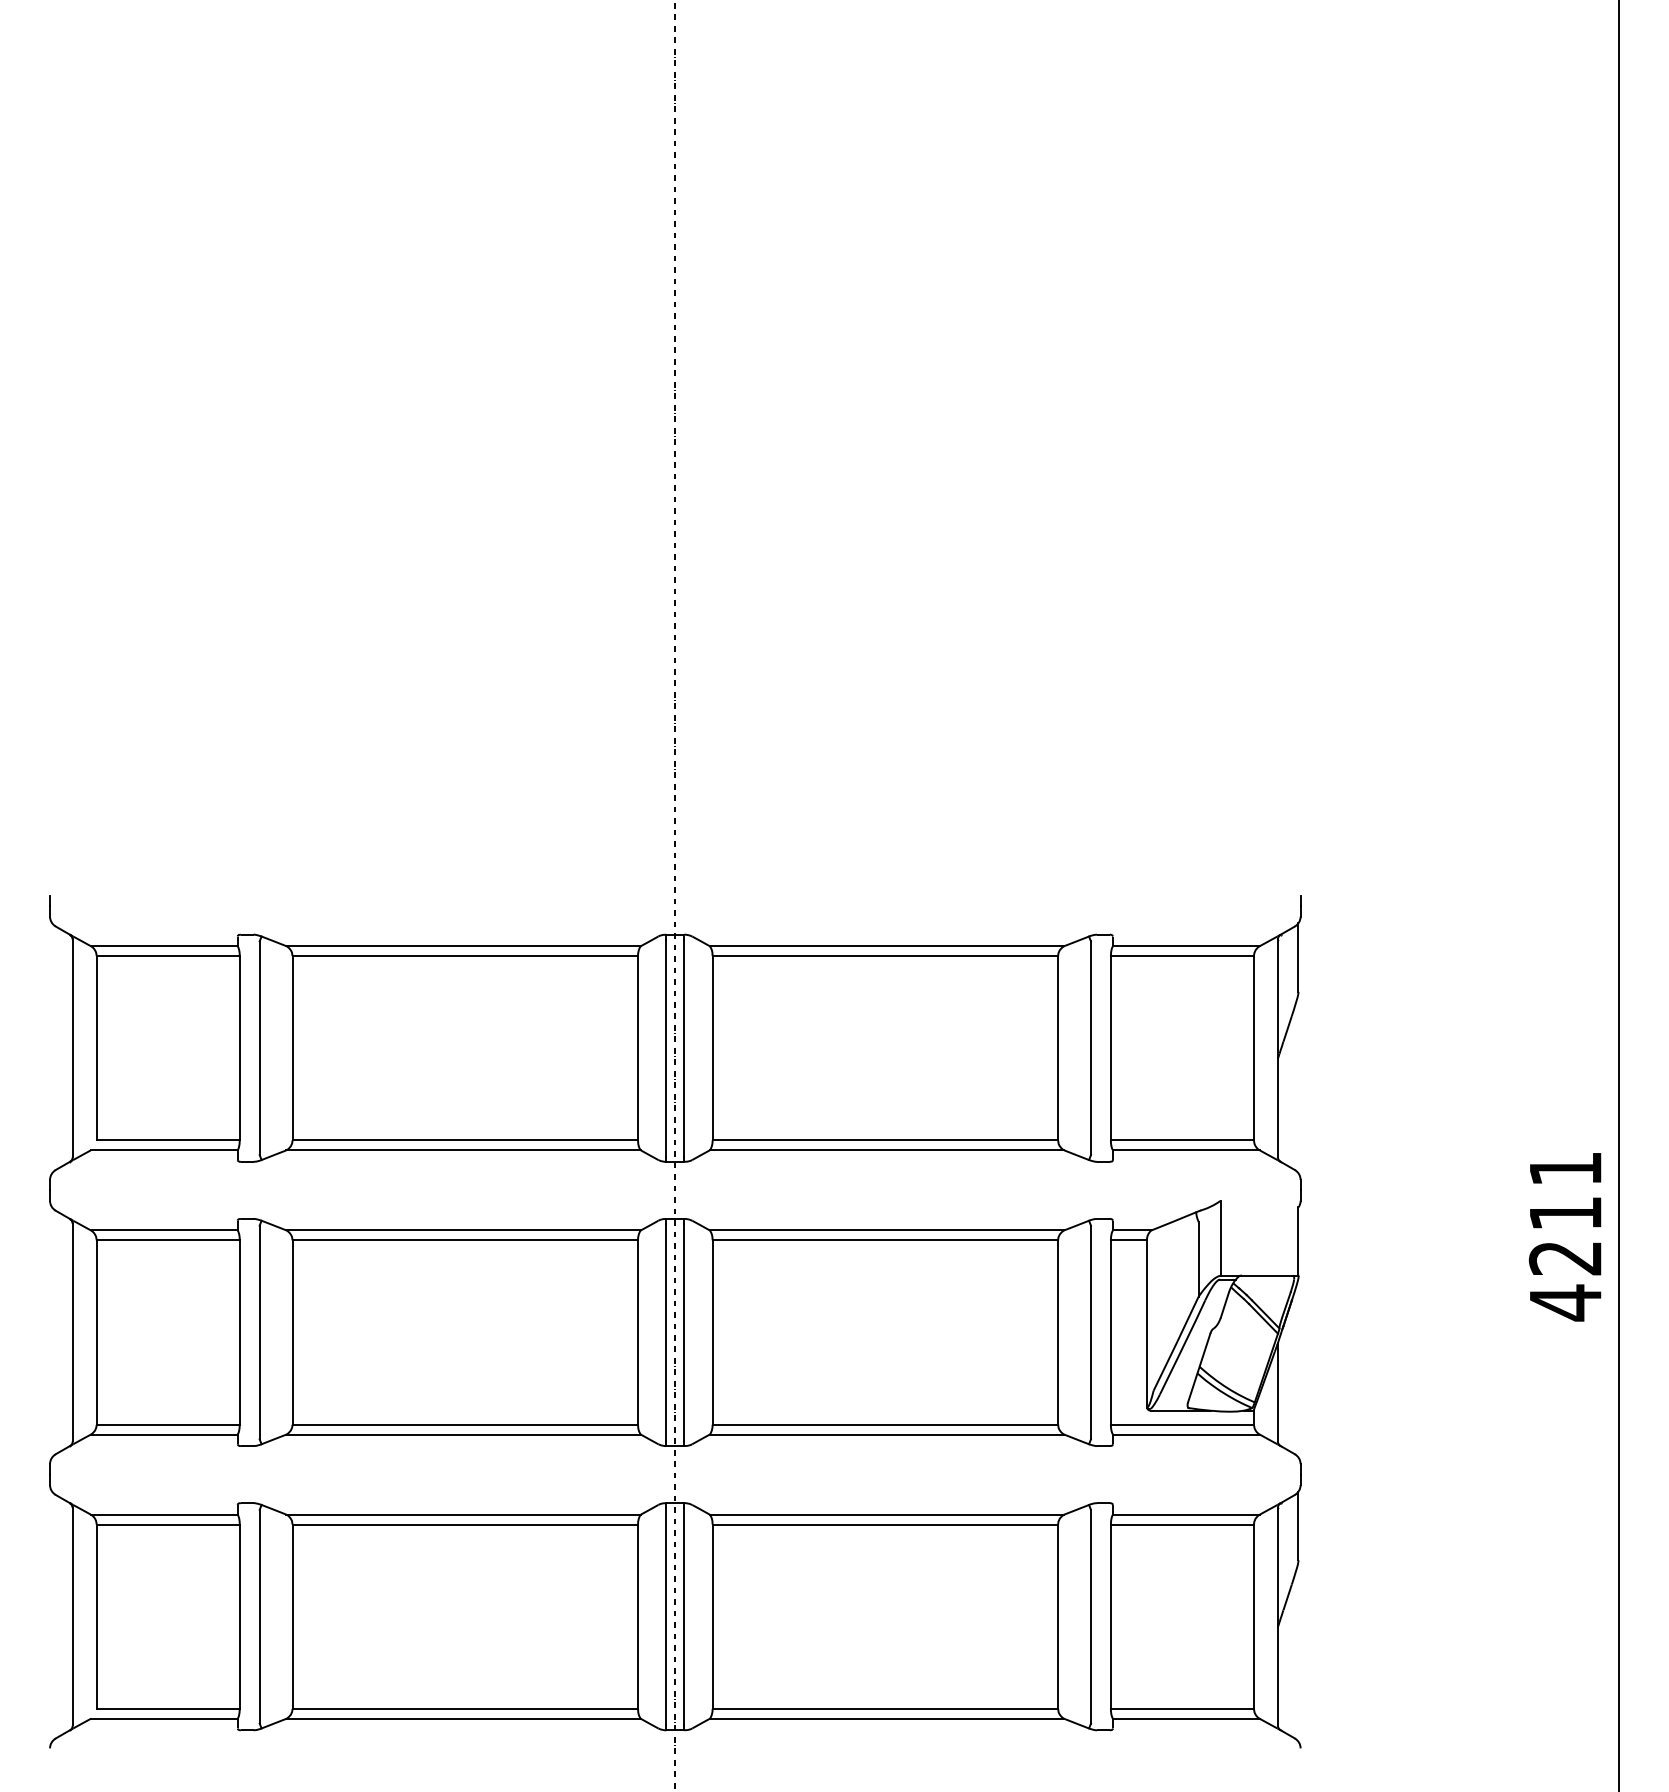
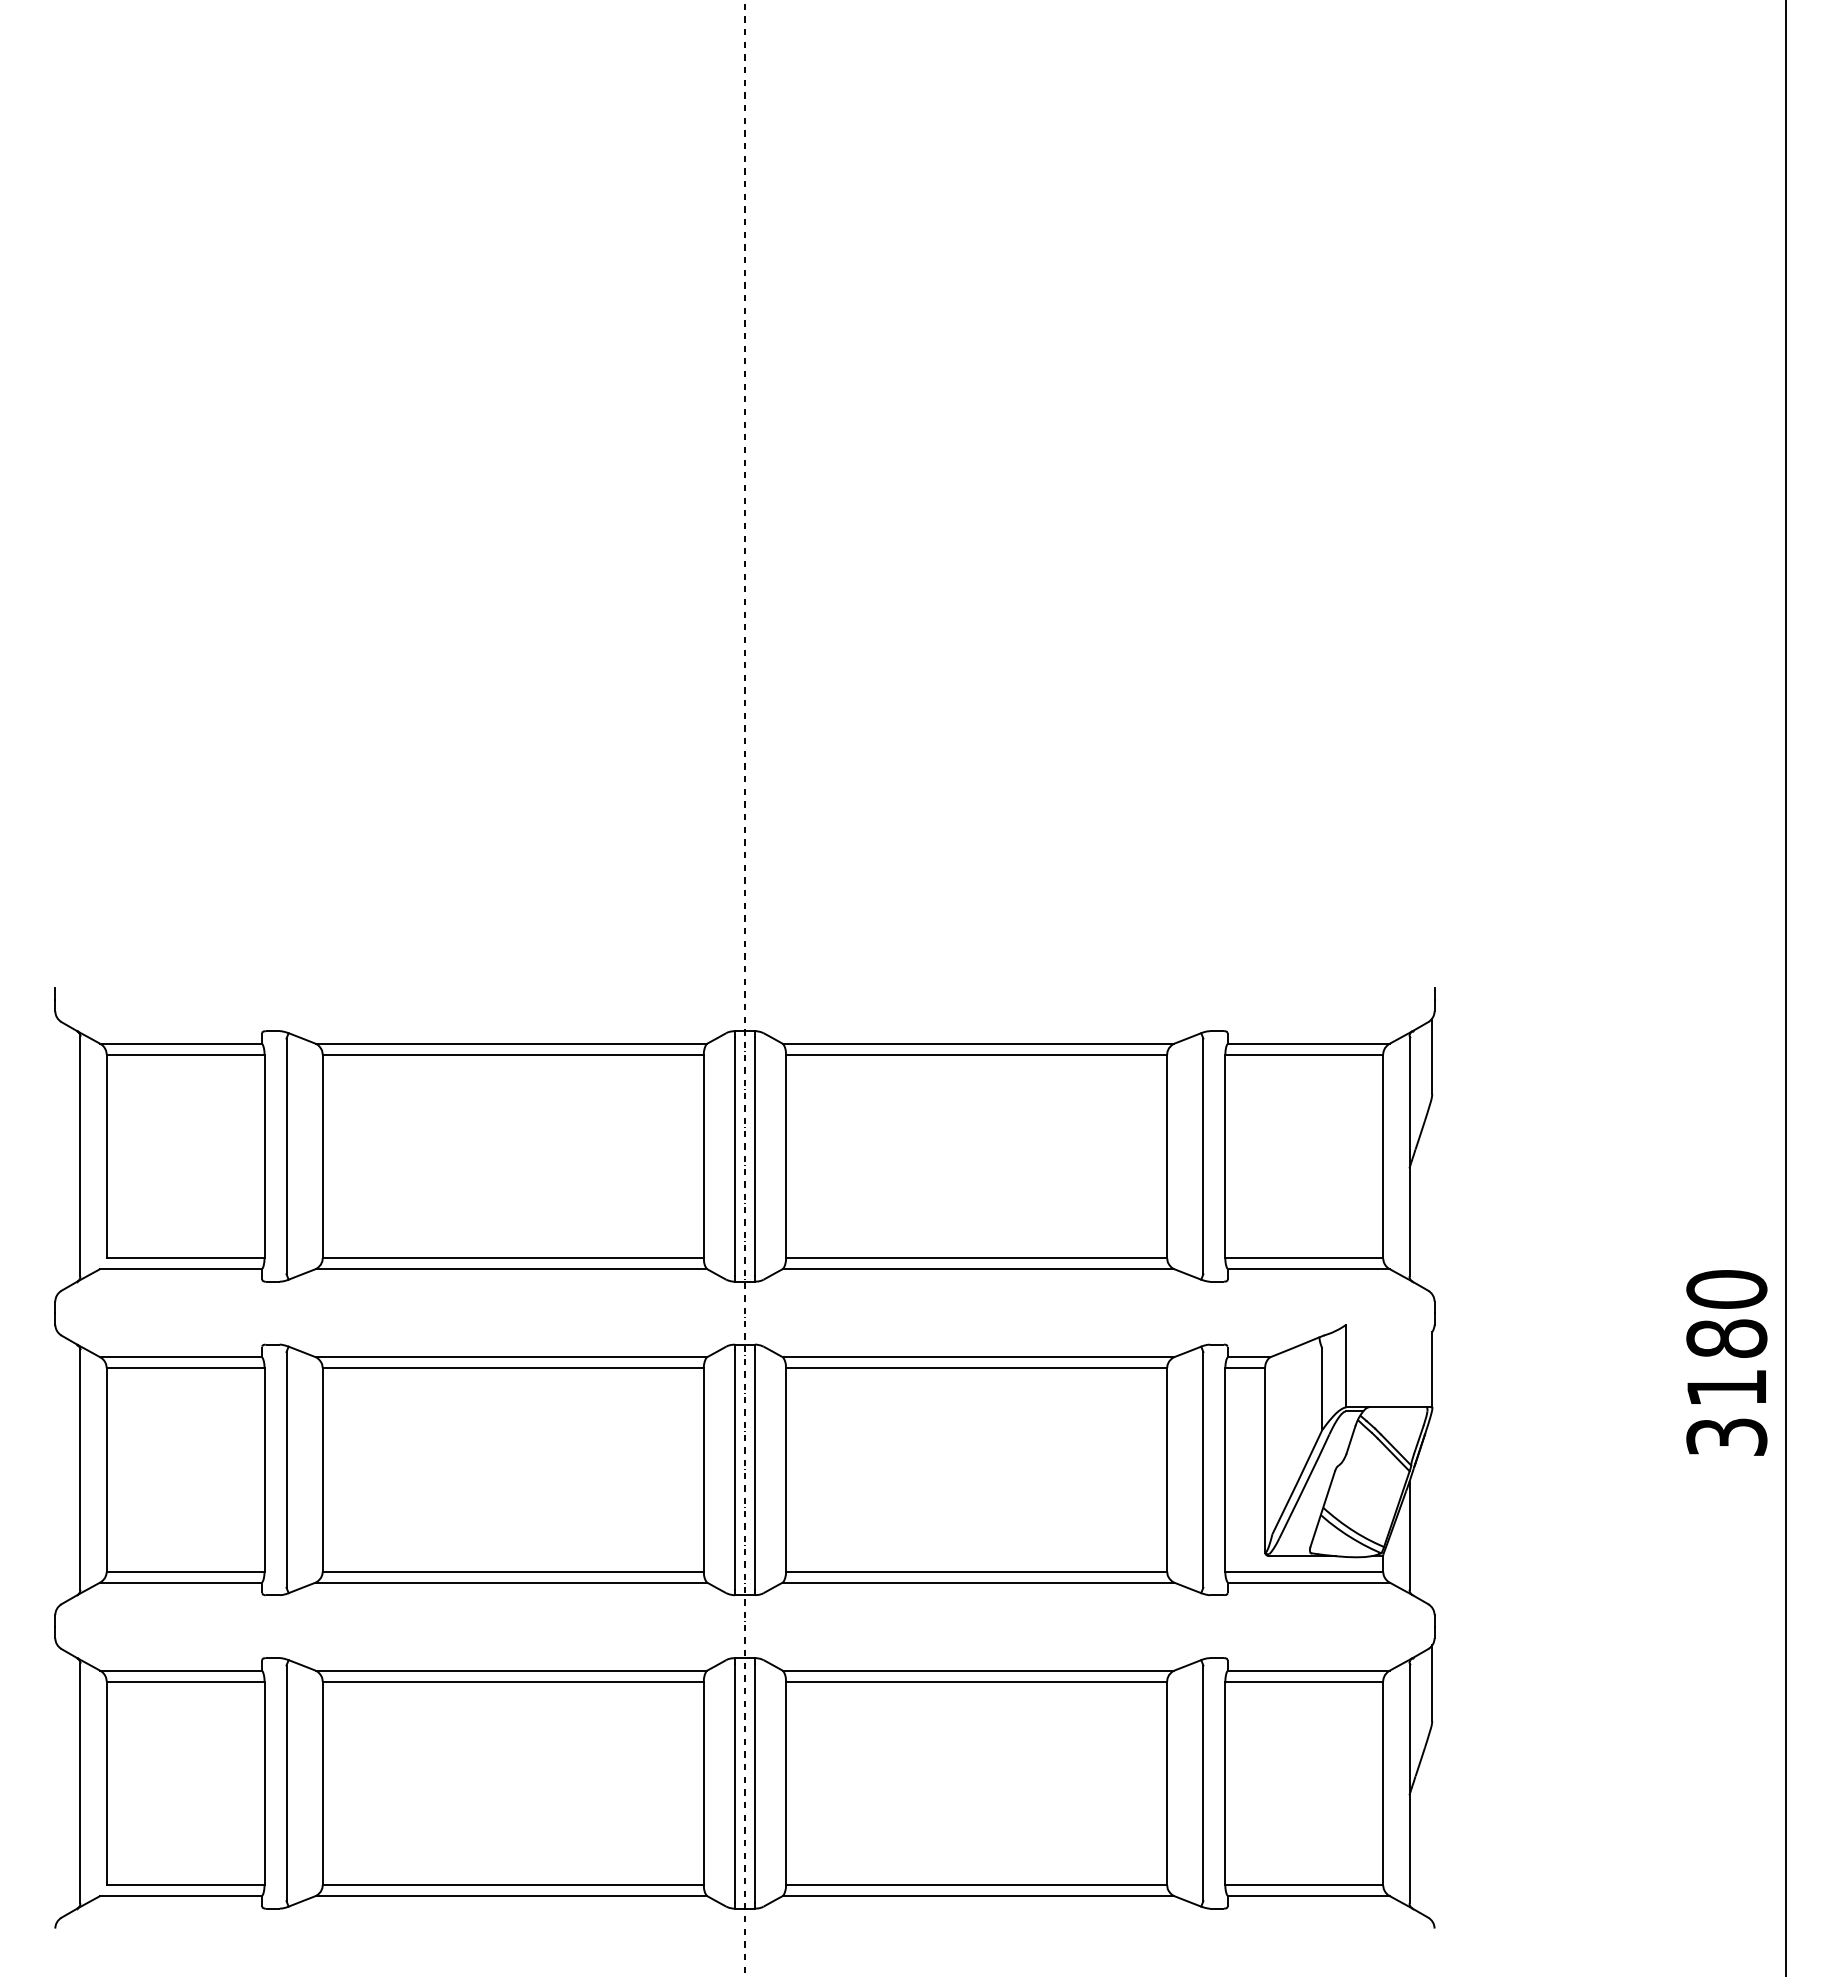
text: (1565, 1236) -> (1726, 1363), 4211 -> 3180

